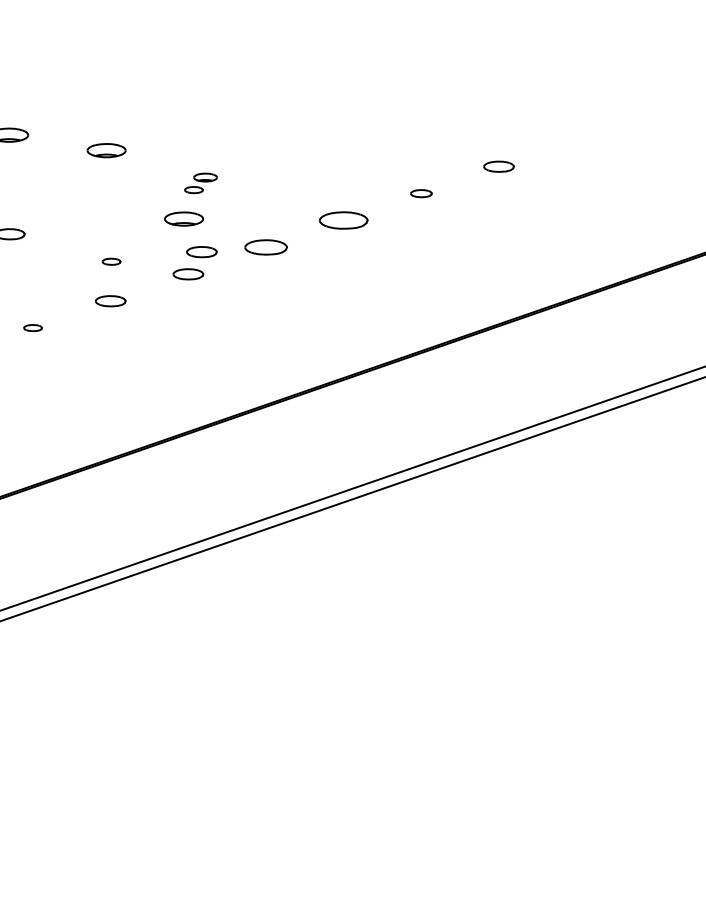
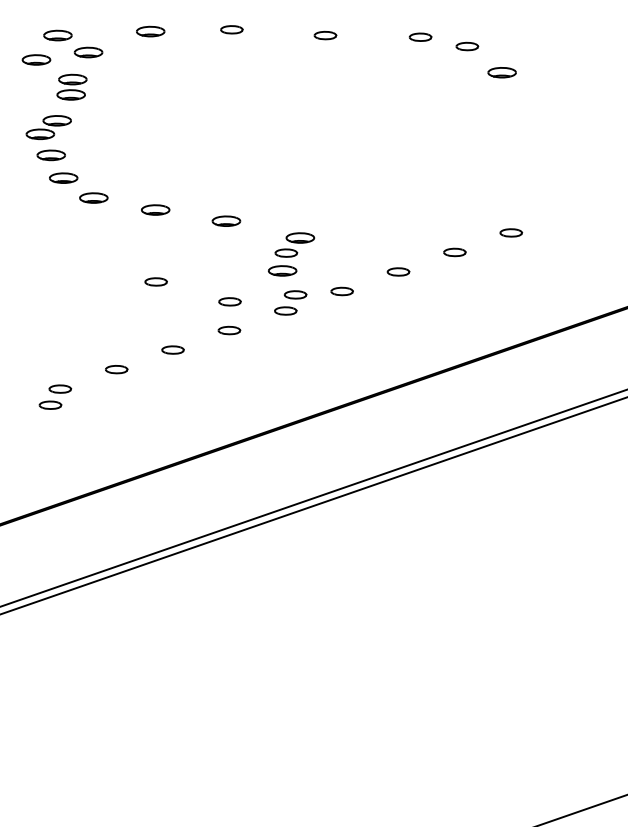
part: (200, 182) -> (294, 244), size x1.67
part: (420, 193) -> (454, 252), size x1.43
part: (343, 219) -> (398, 271), size x0.62
part: (265, 247) -> (341, 291), size x0.71
part: (110, 261) -> (229, 301), size x1.67
part: (32, 327) -> (172, 349), size x1.67

